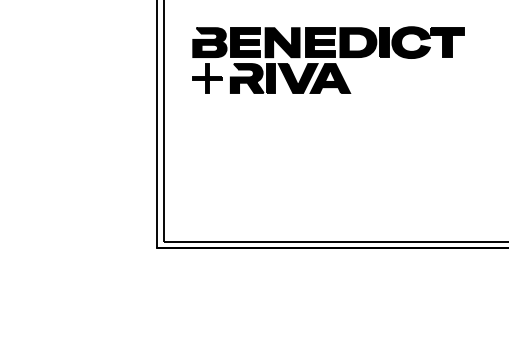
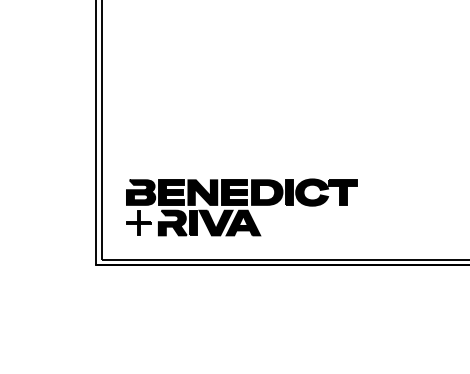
part: (328, 60) -> (241, 207), moved

